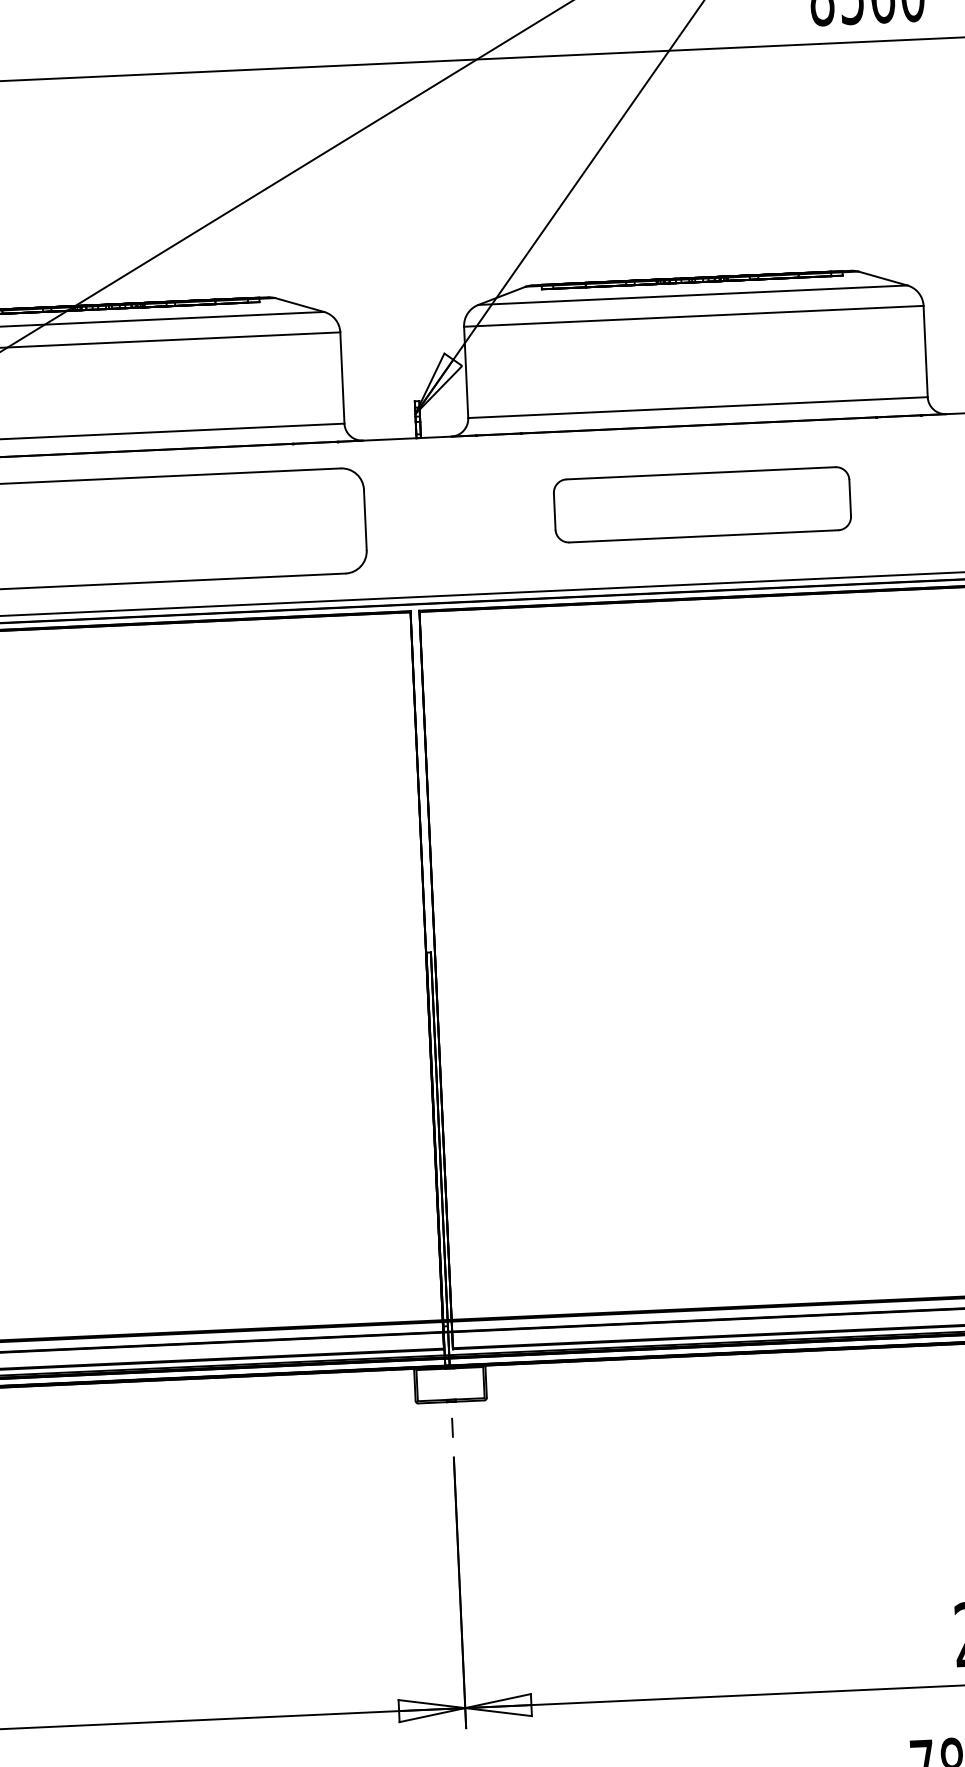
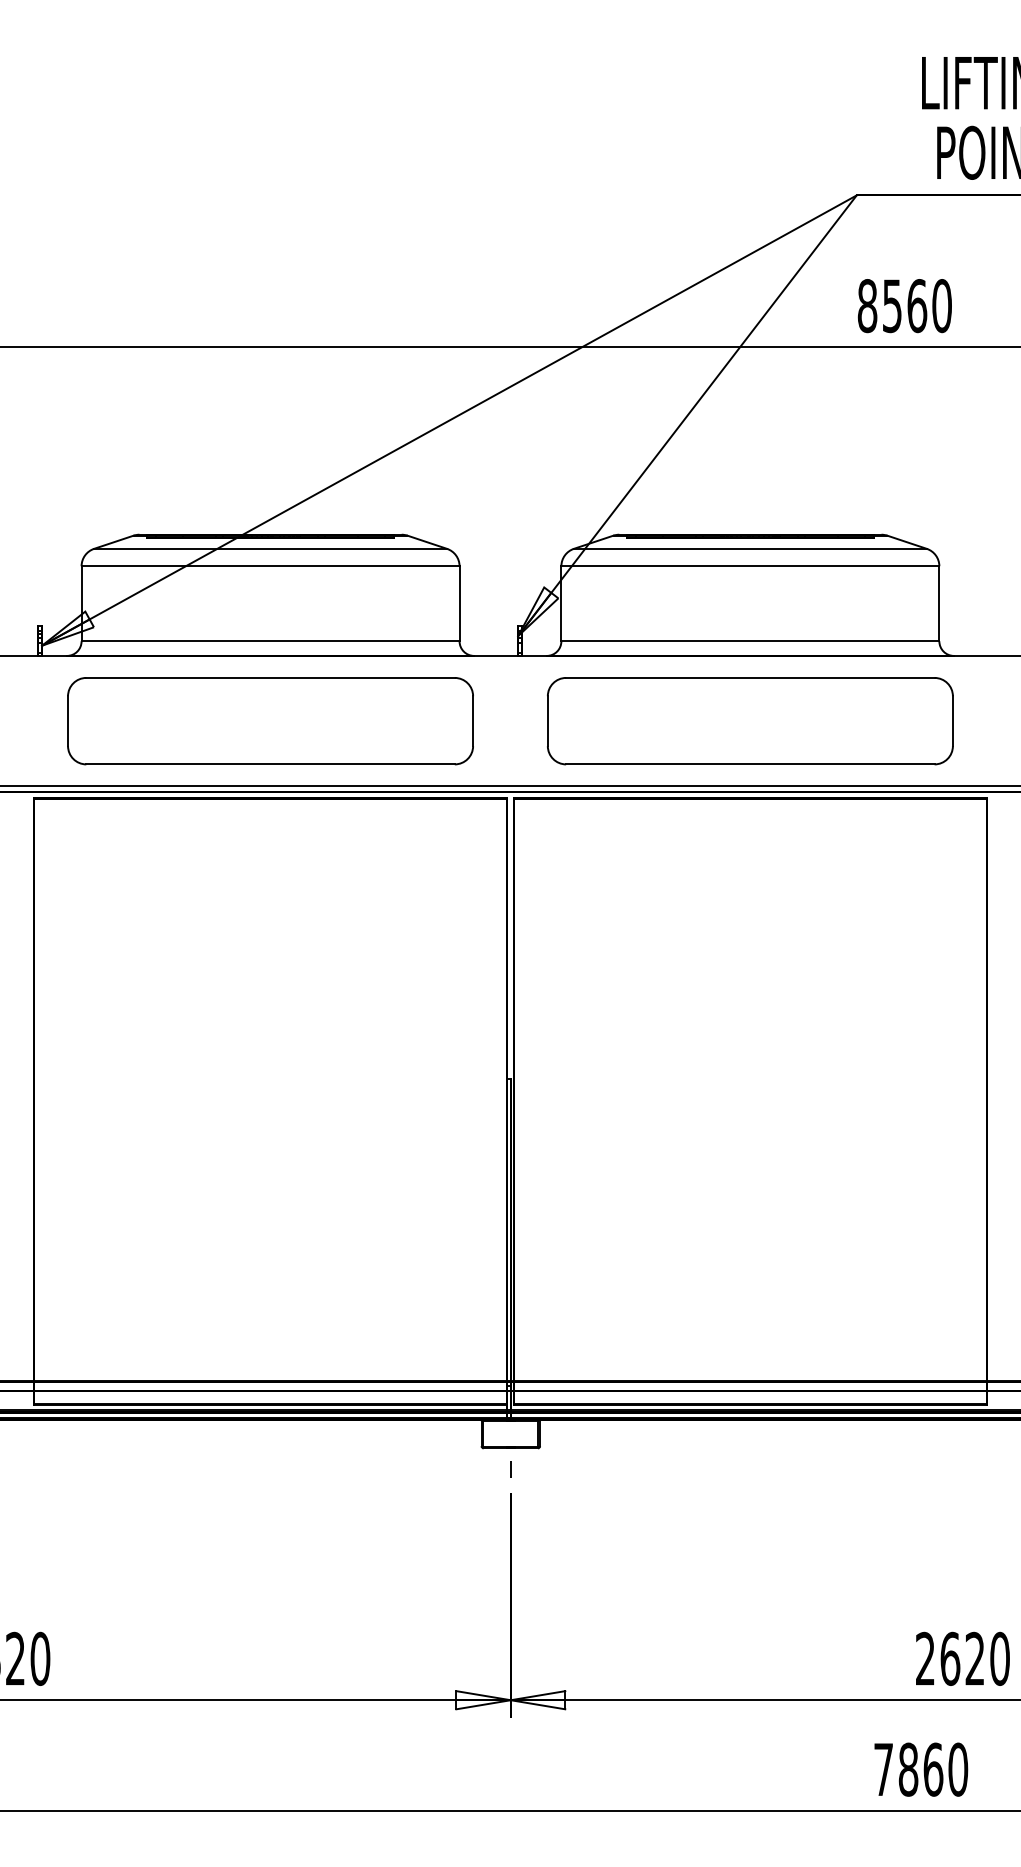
part: (702, 505) -> (750, 721), size x1.67

